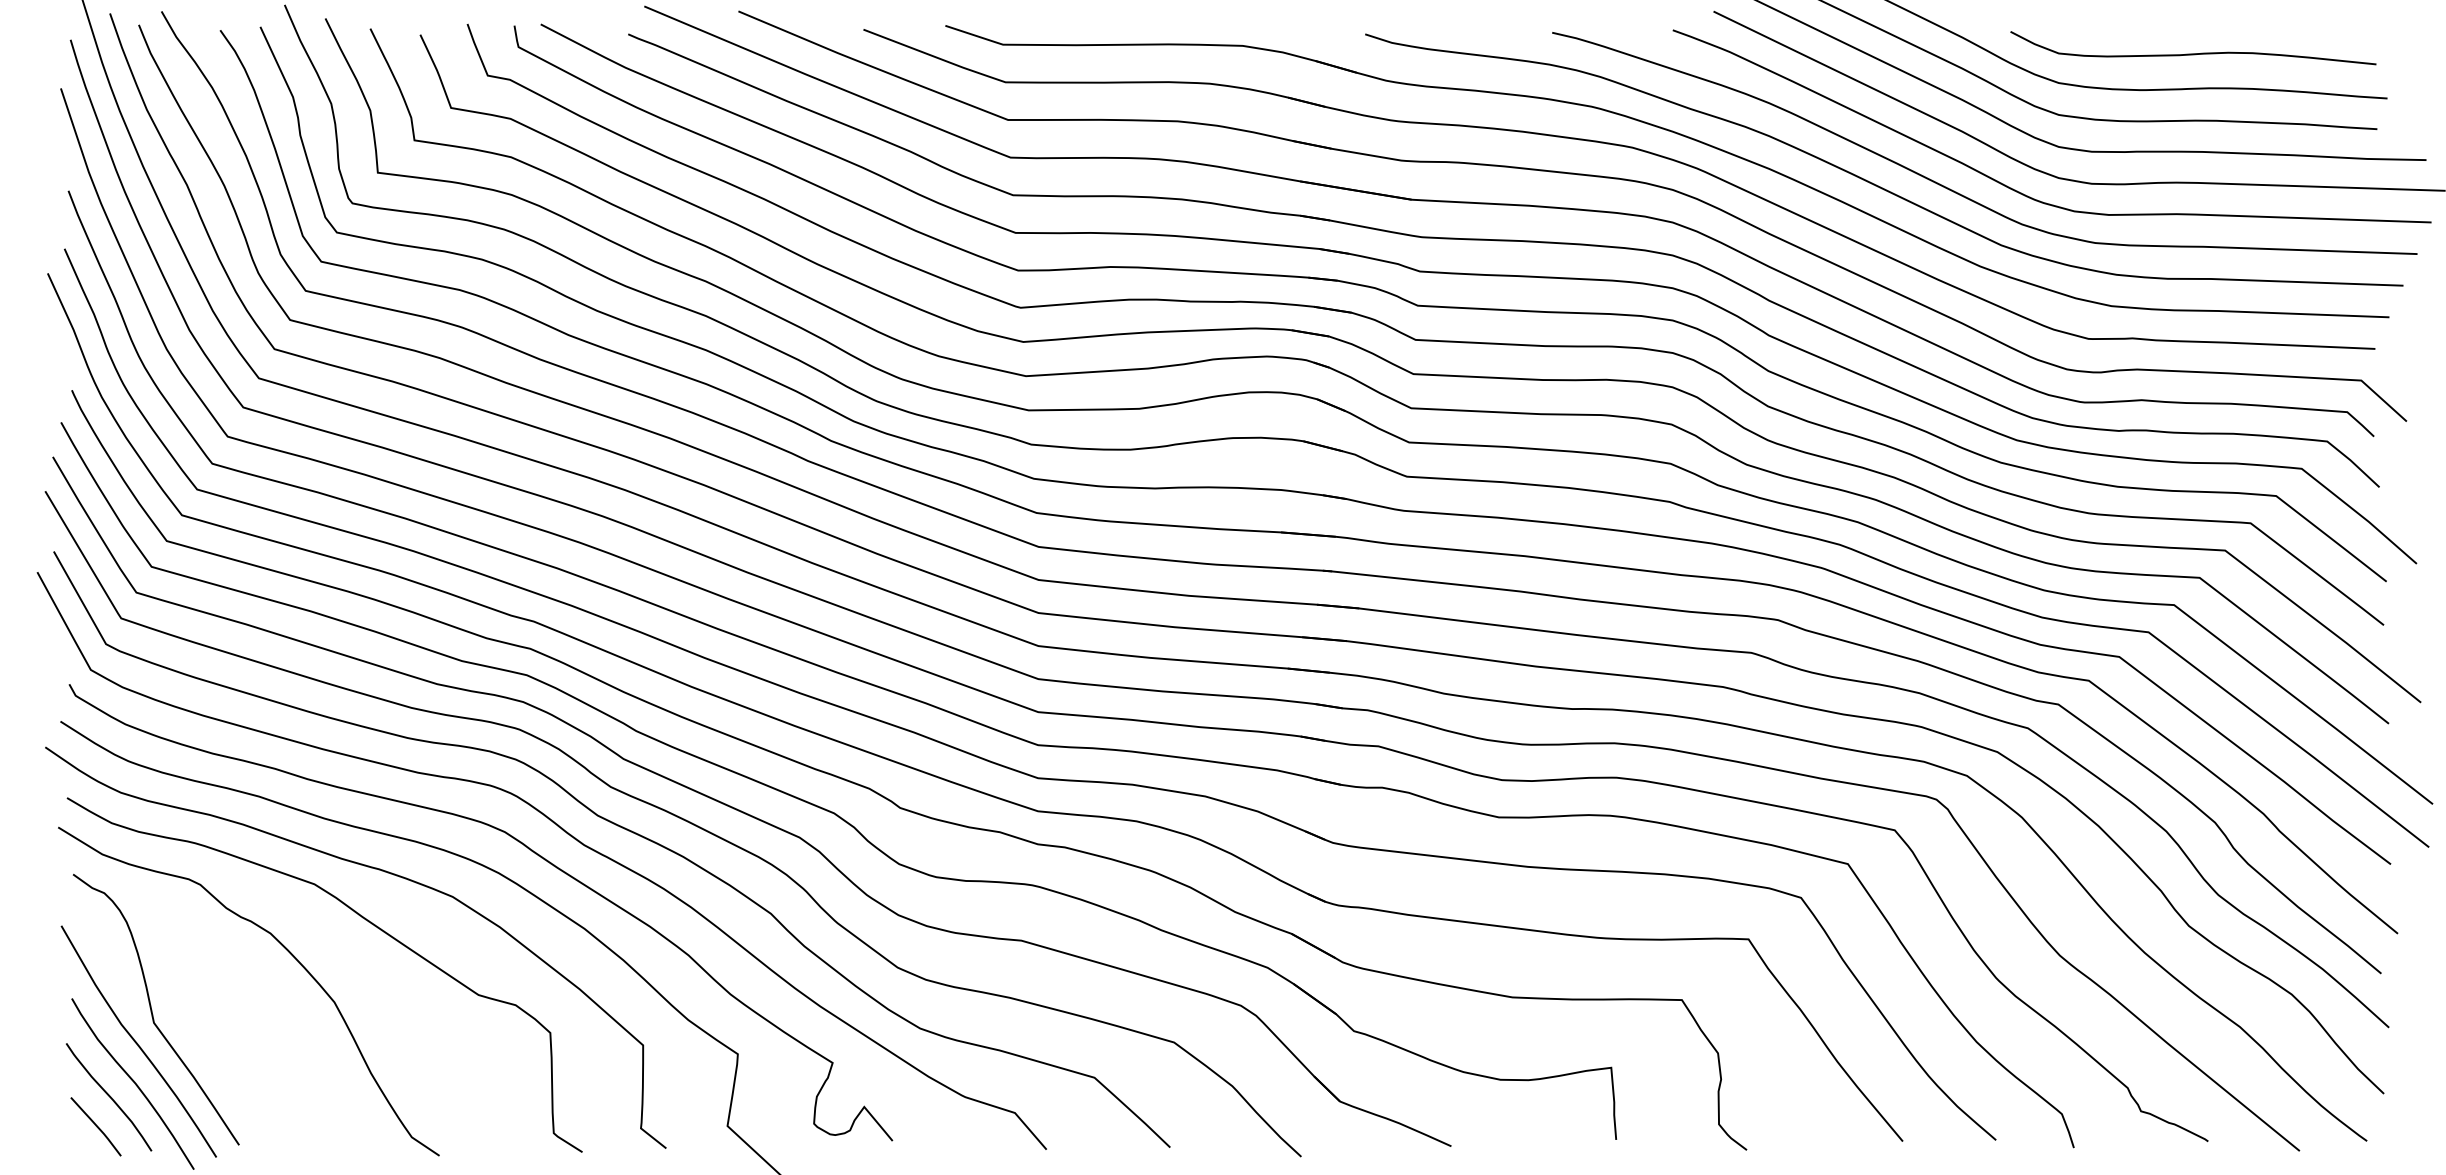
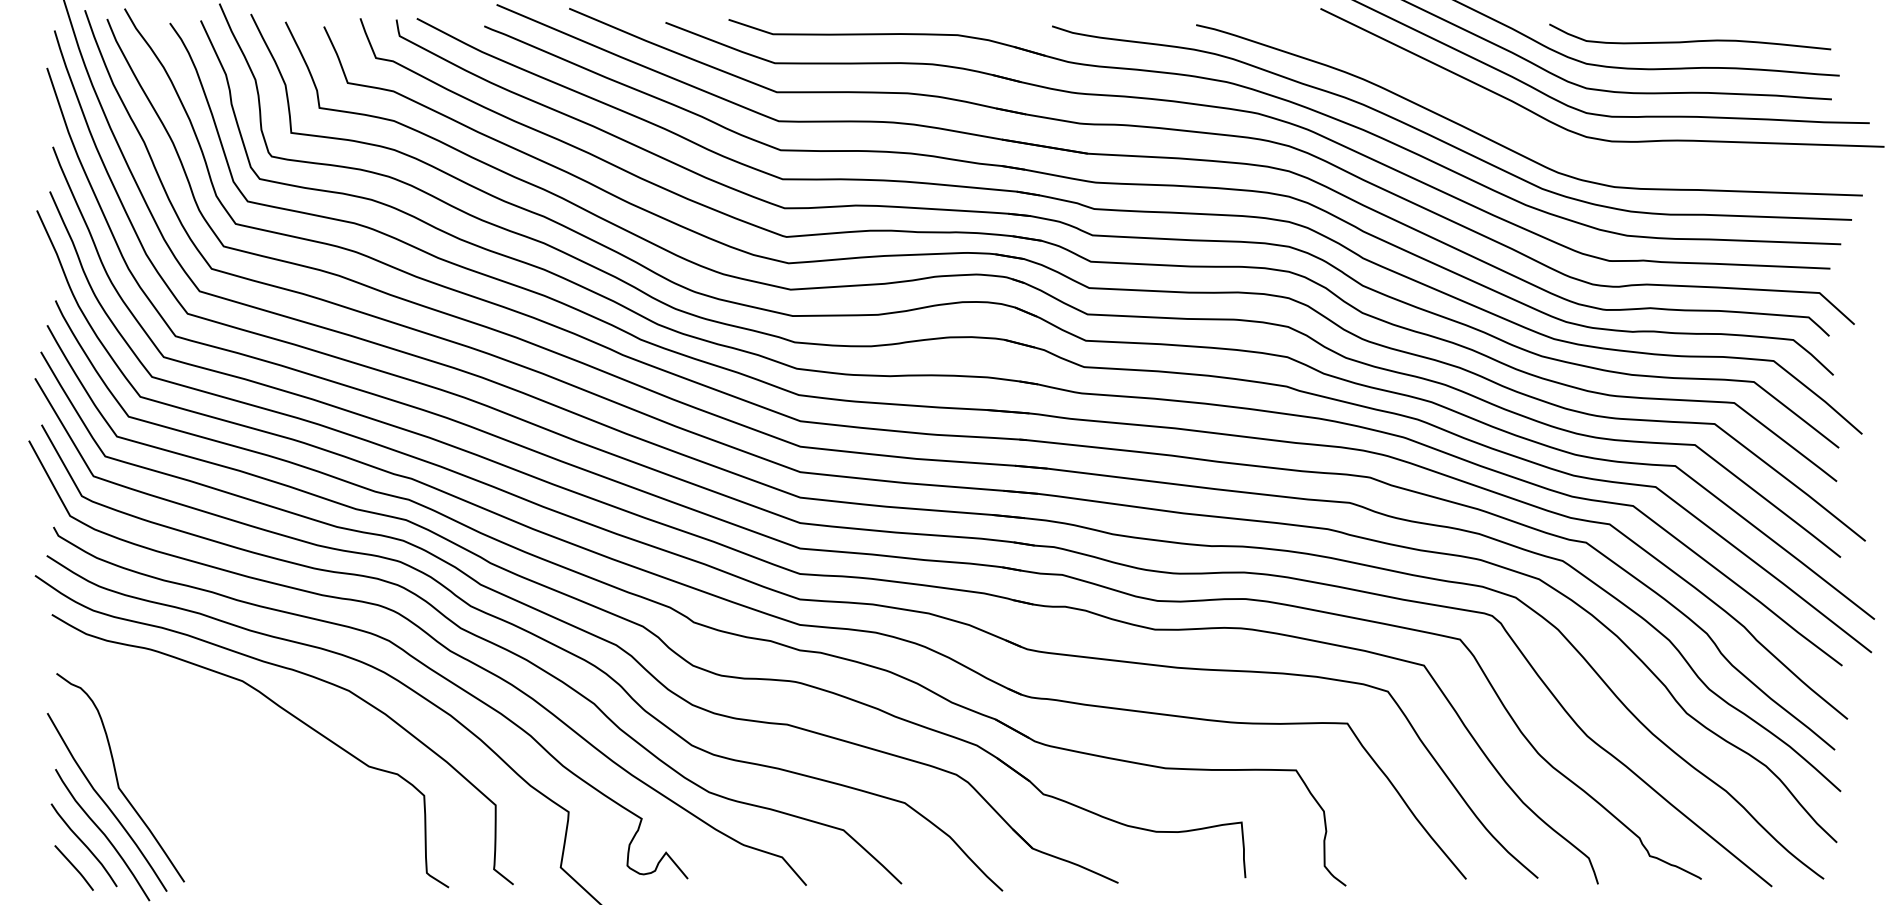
curve: (2019, 191) -> (1556, 147), removed
curve: (287, 951) -> (221, 732), removed

